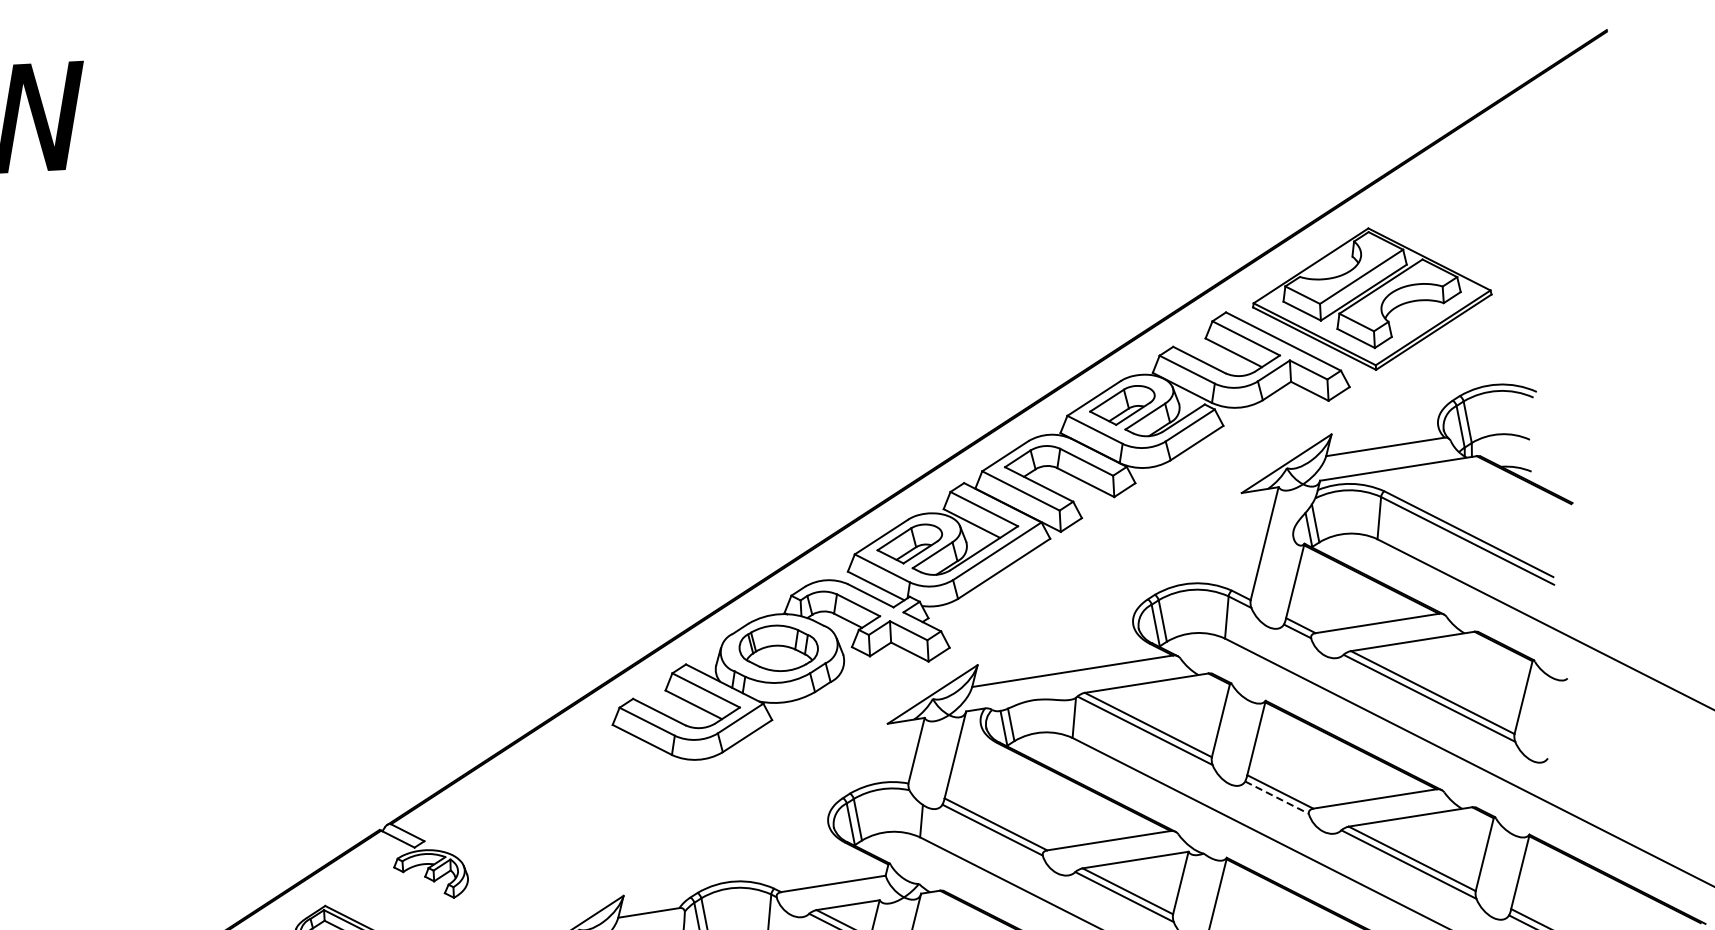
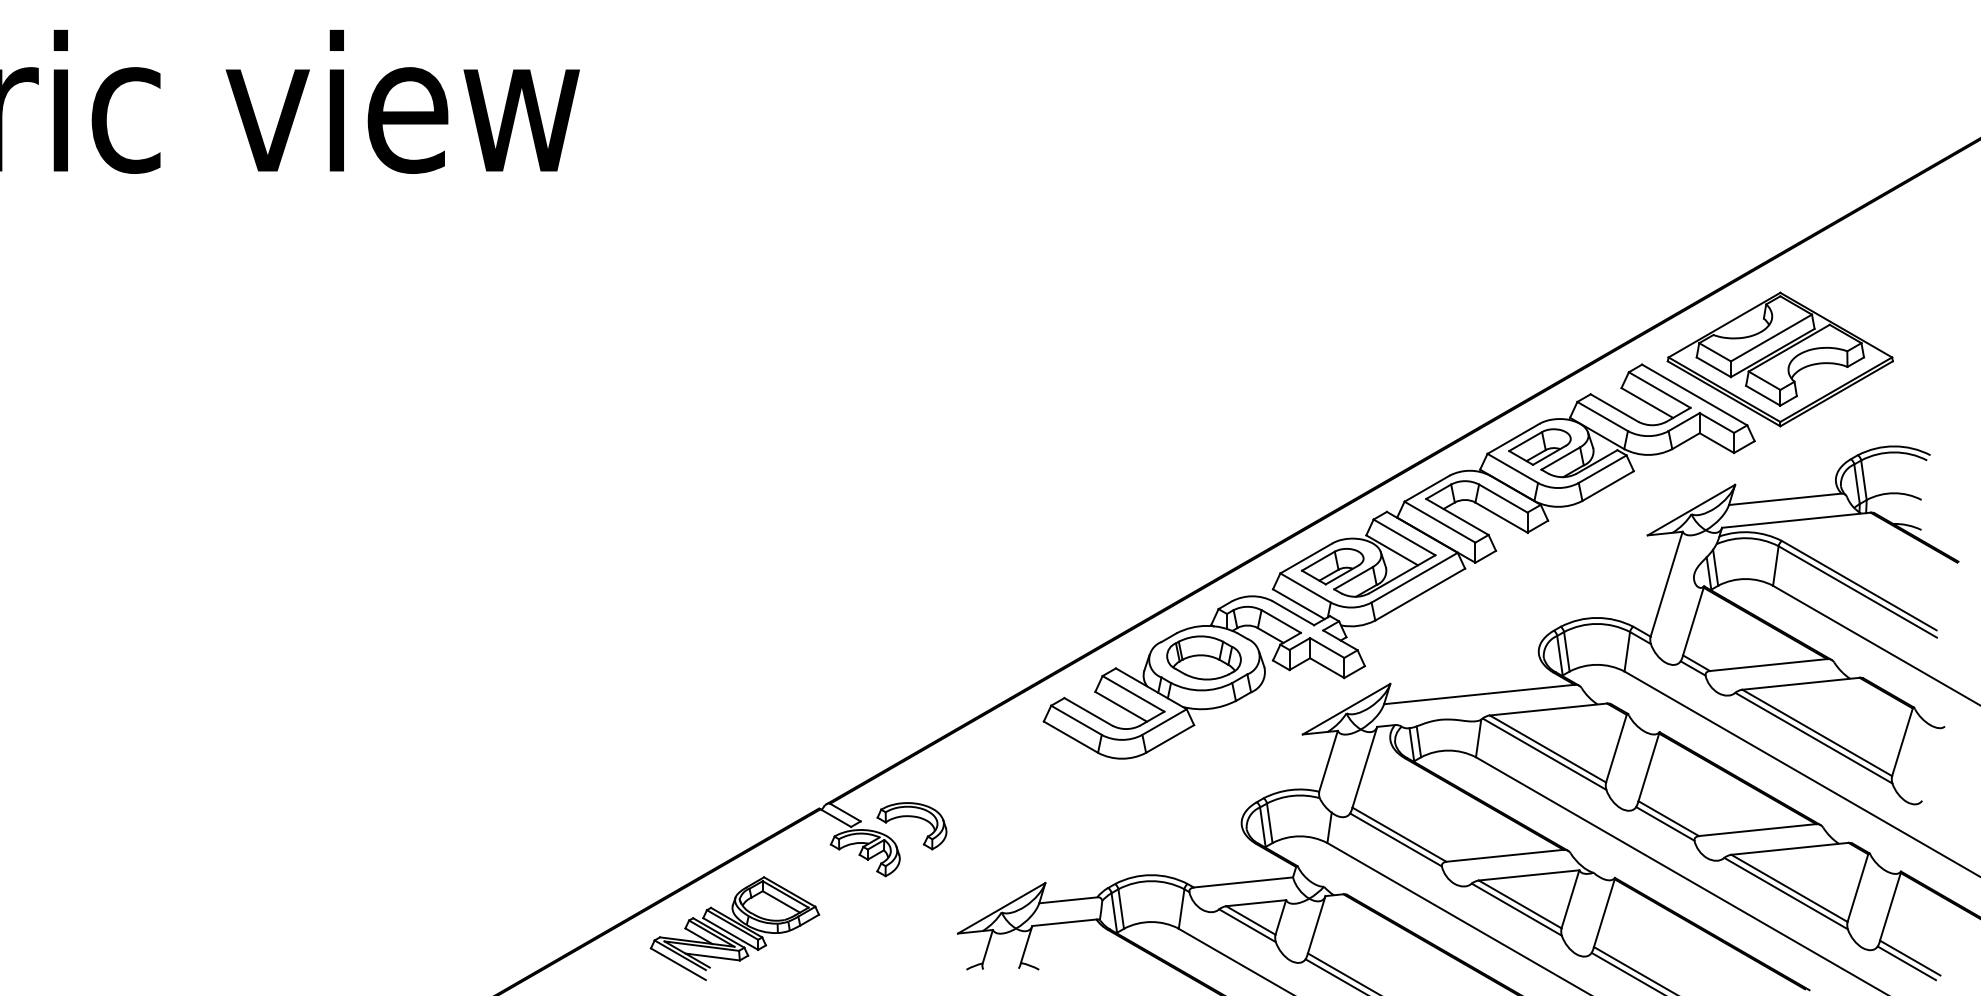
line: (1277, 797) -> (1665, 823), dashed -> solid
part: (478, 834) -> (911, 817), added

